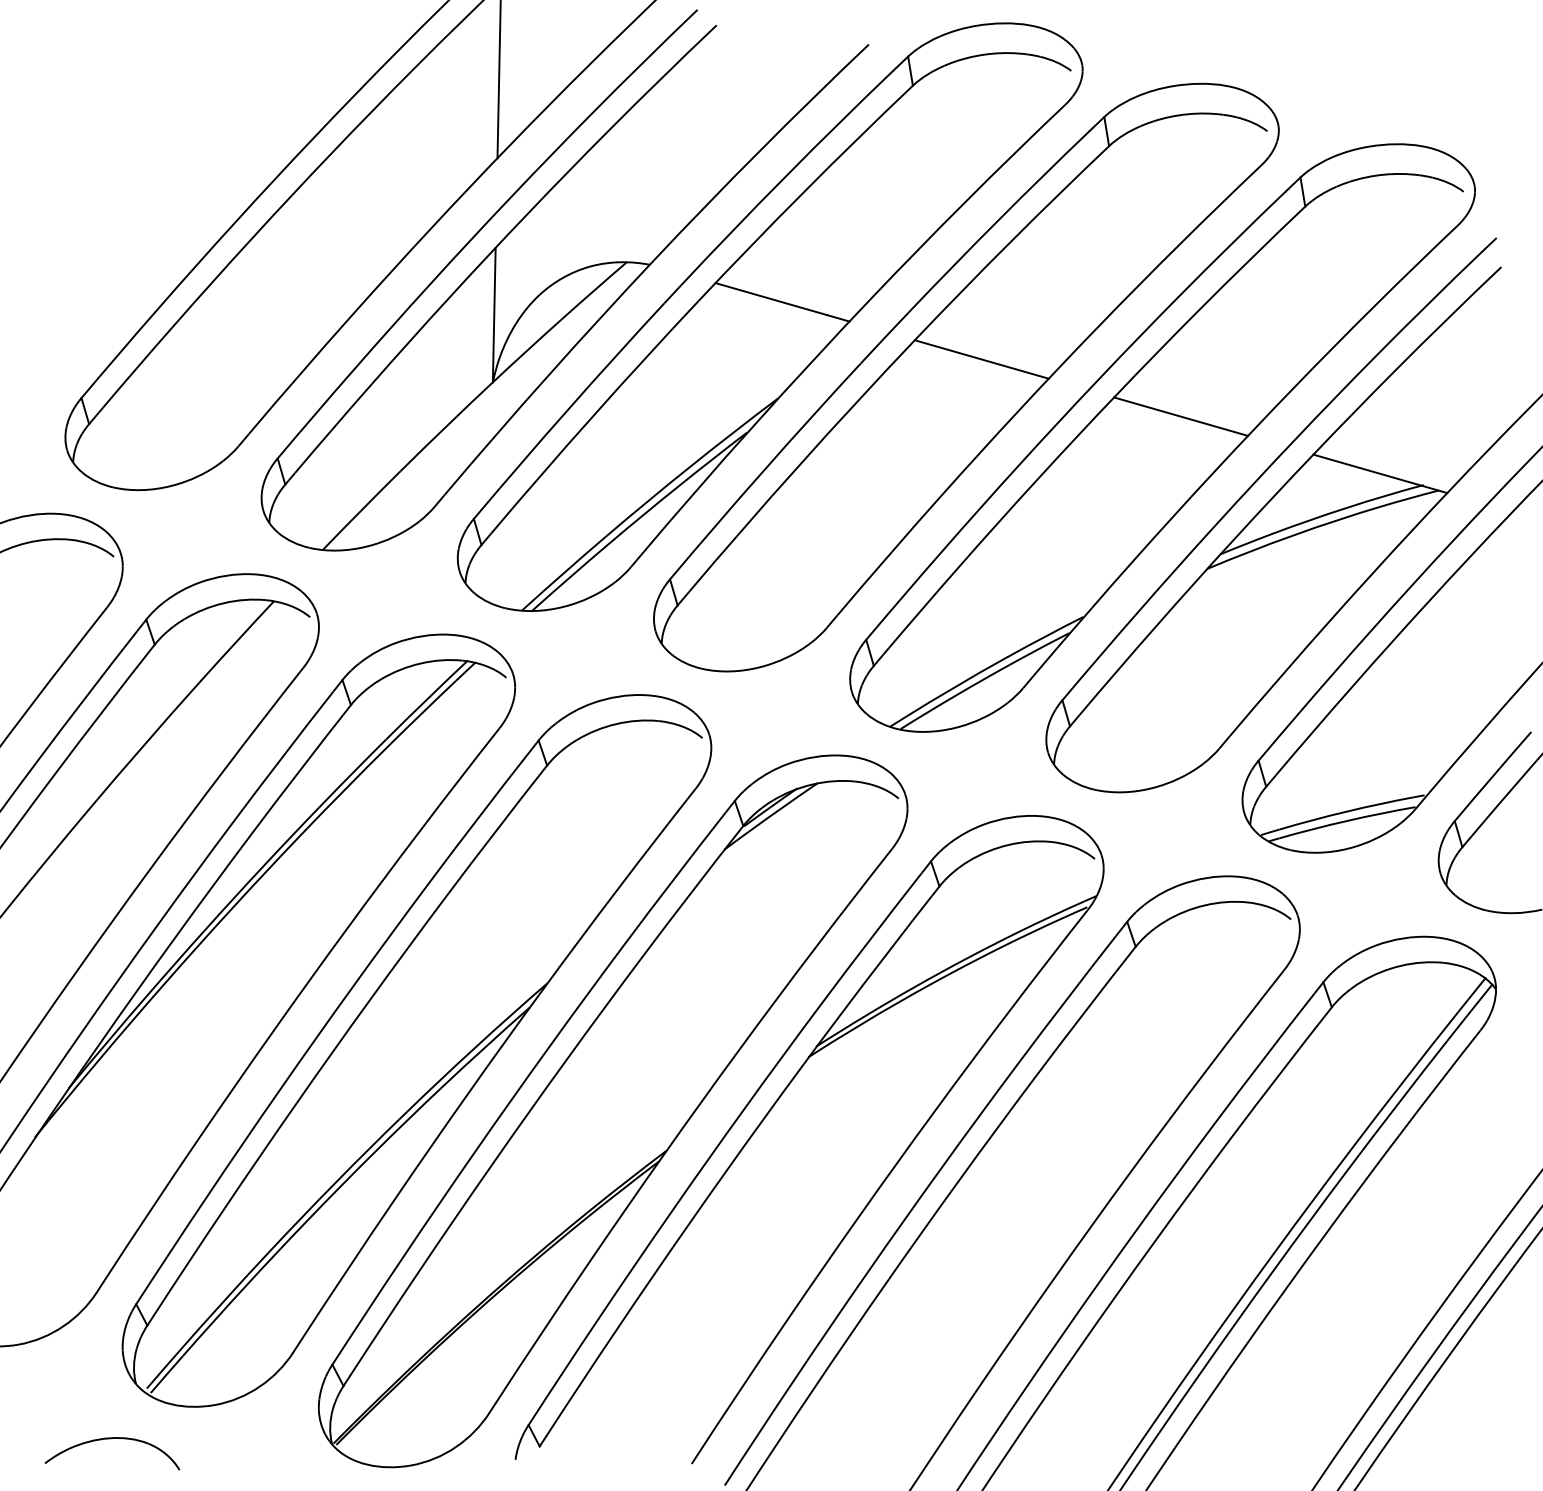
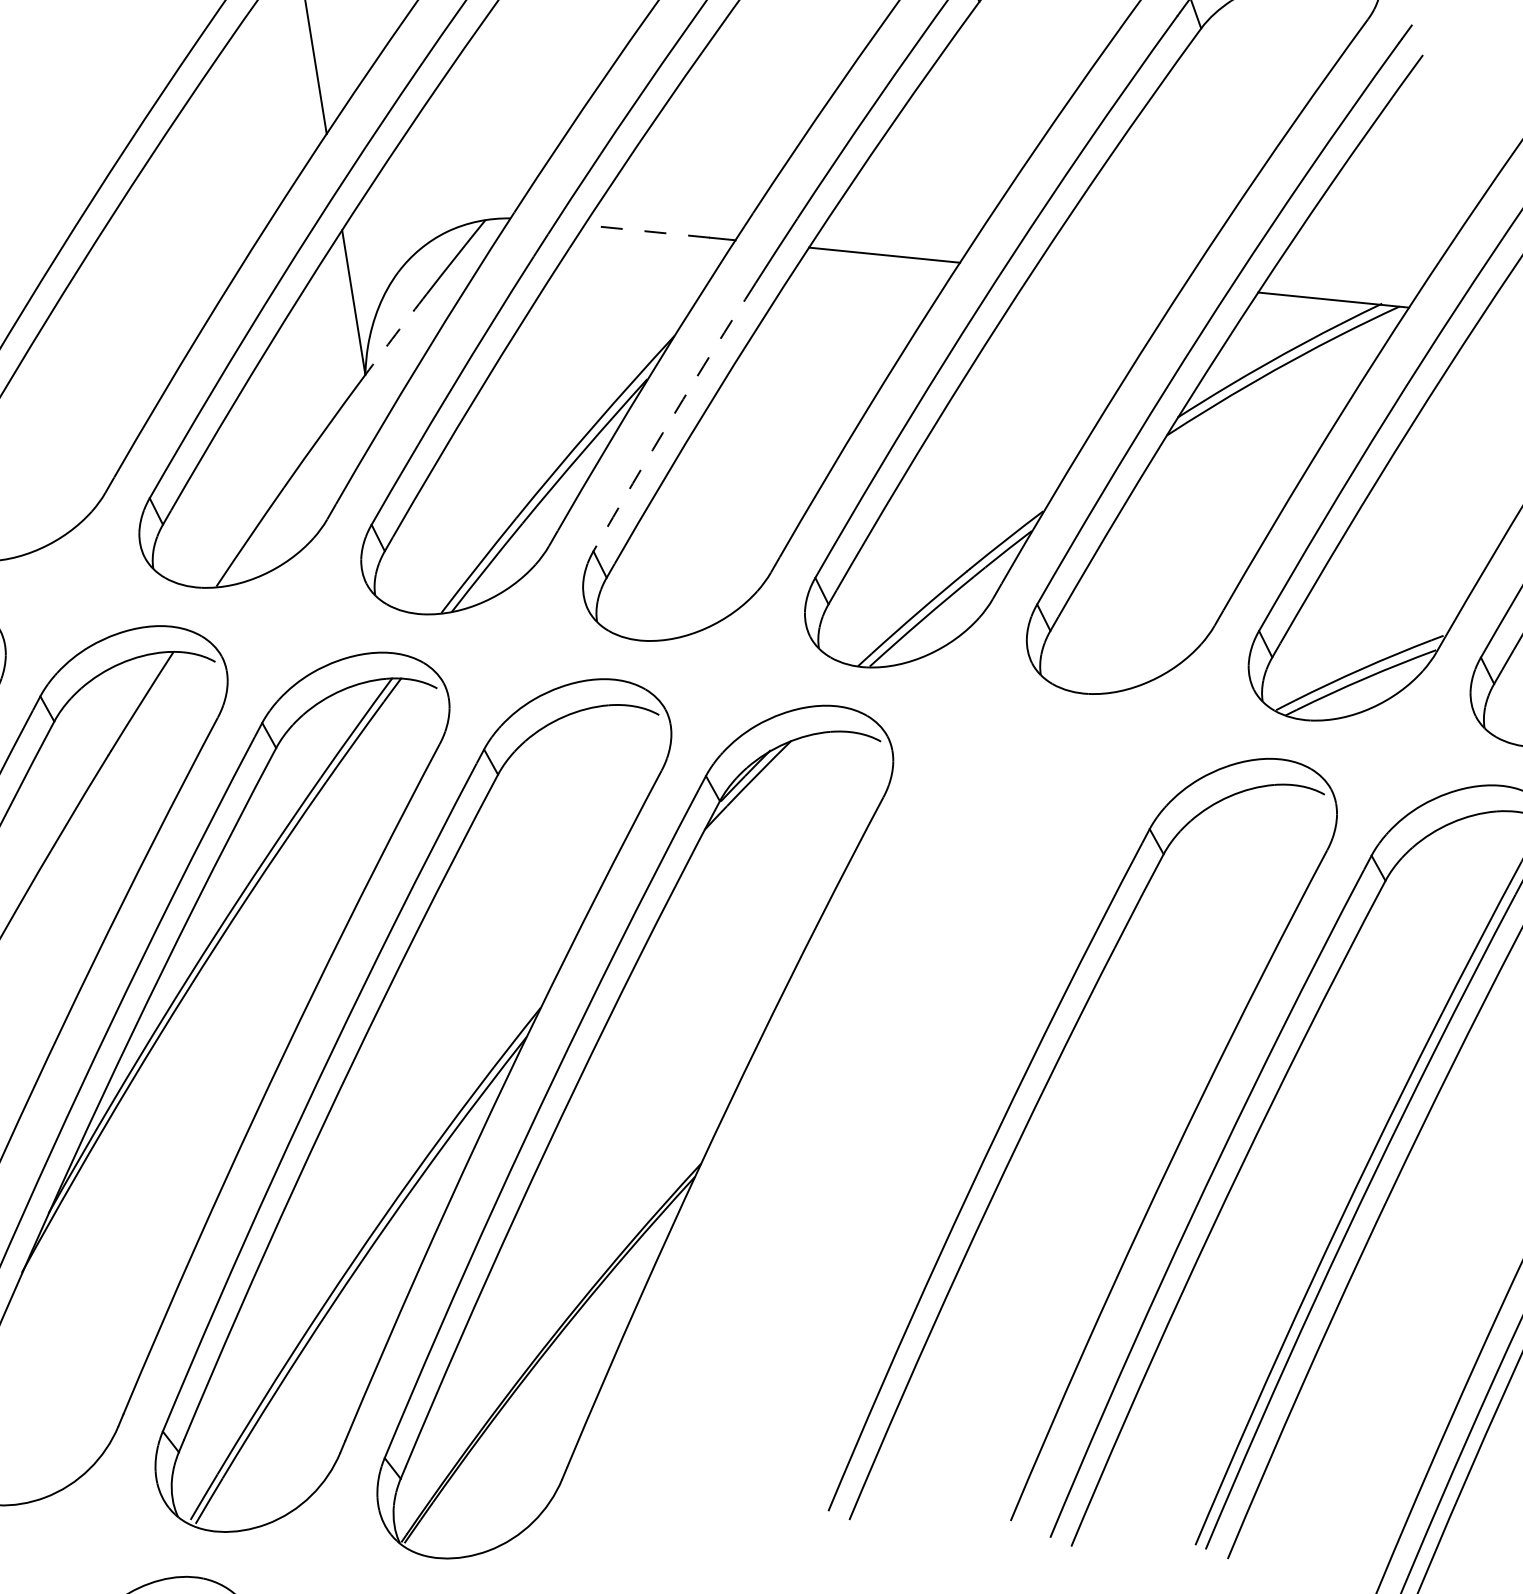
line: (771, 299) -> (647, 231), solid -> dashed
arc: (527, 350) -> (396, 333), solid -> dashed
line: (1181, 416) -> (1109, 277), removed
arc: (764, 470) -> (673, 416), solid -> dashed
part: (771, 1110) -> (805, 1100), removed

